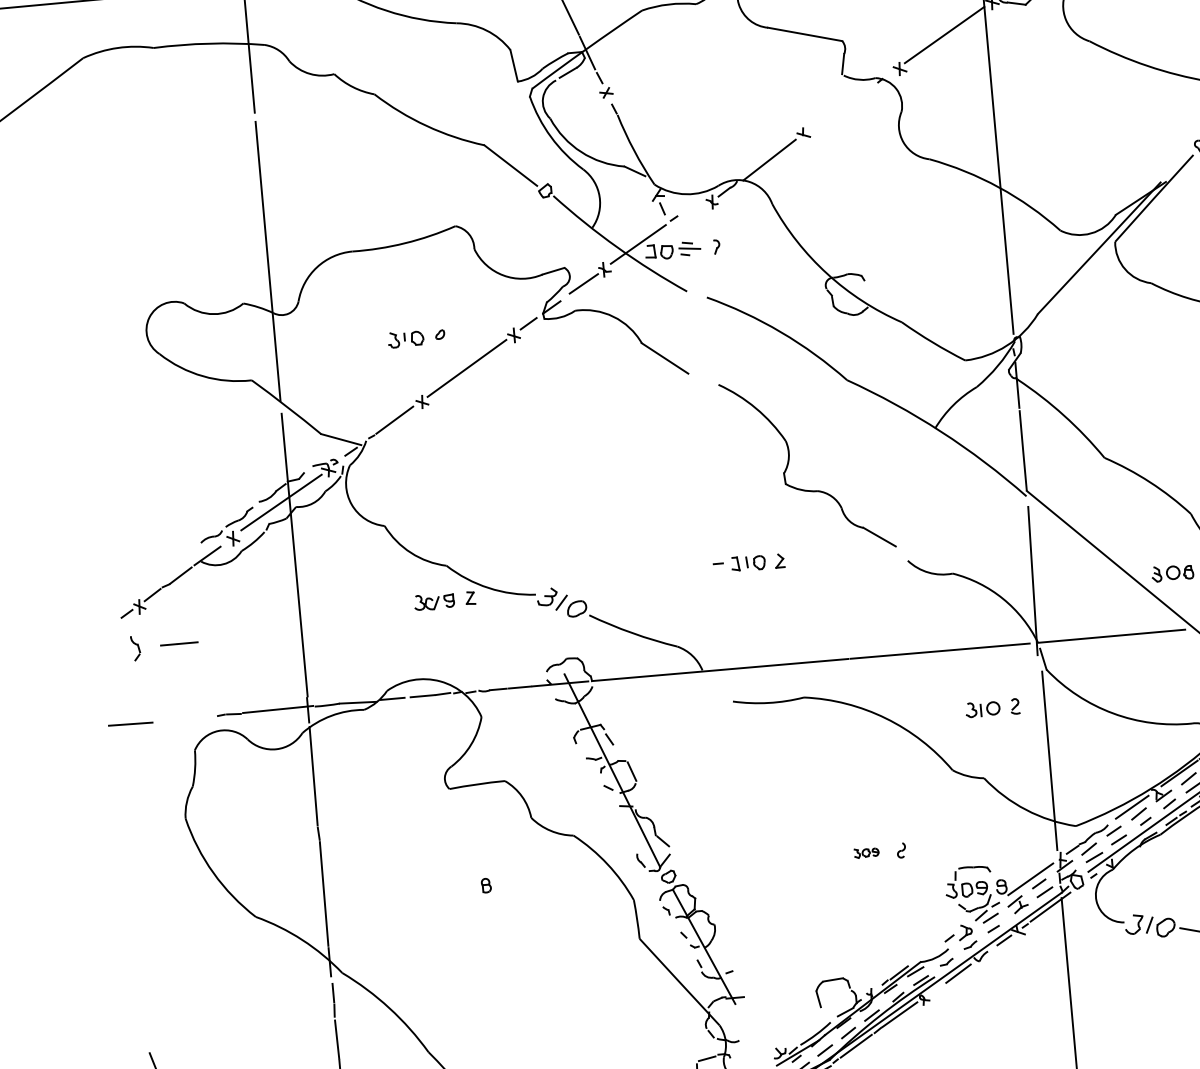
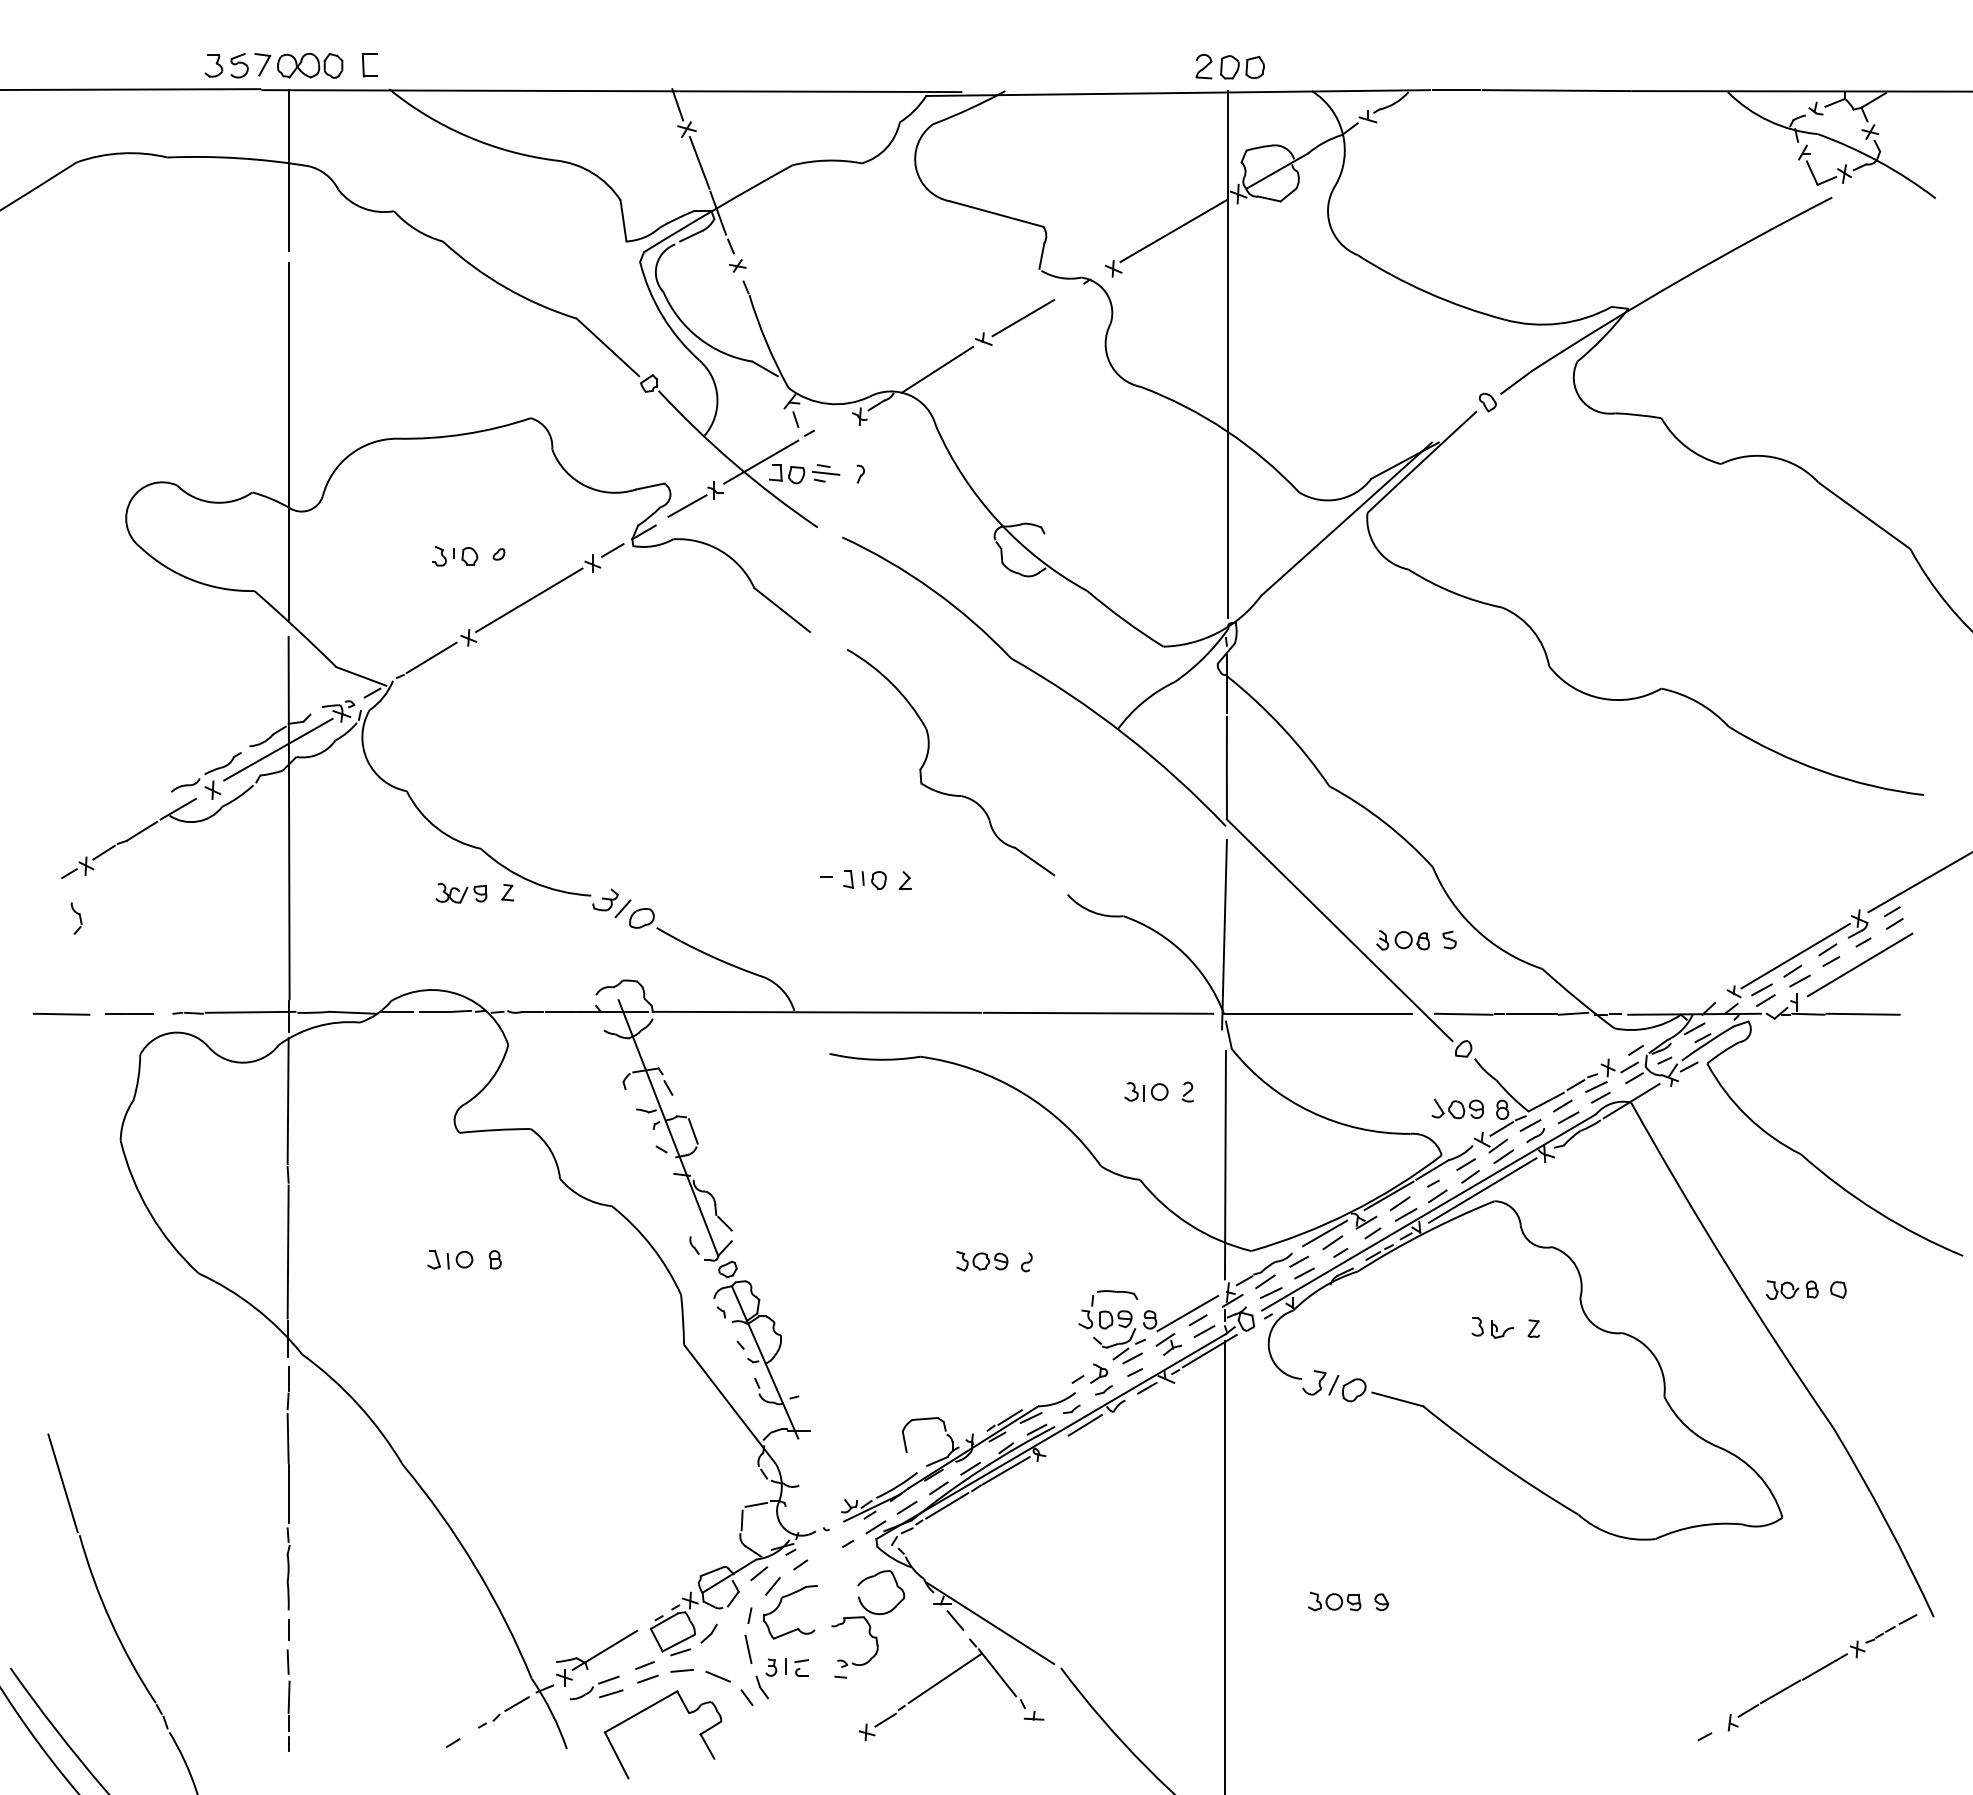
line: (833, 114) -> (1023, 318), added
line: (179, 643) -> (129, 1013), moved
part: (866, 853) -> (982, 1261), size x1.67
part: (451, 888) -> (450, 1259), added

